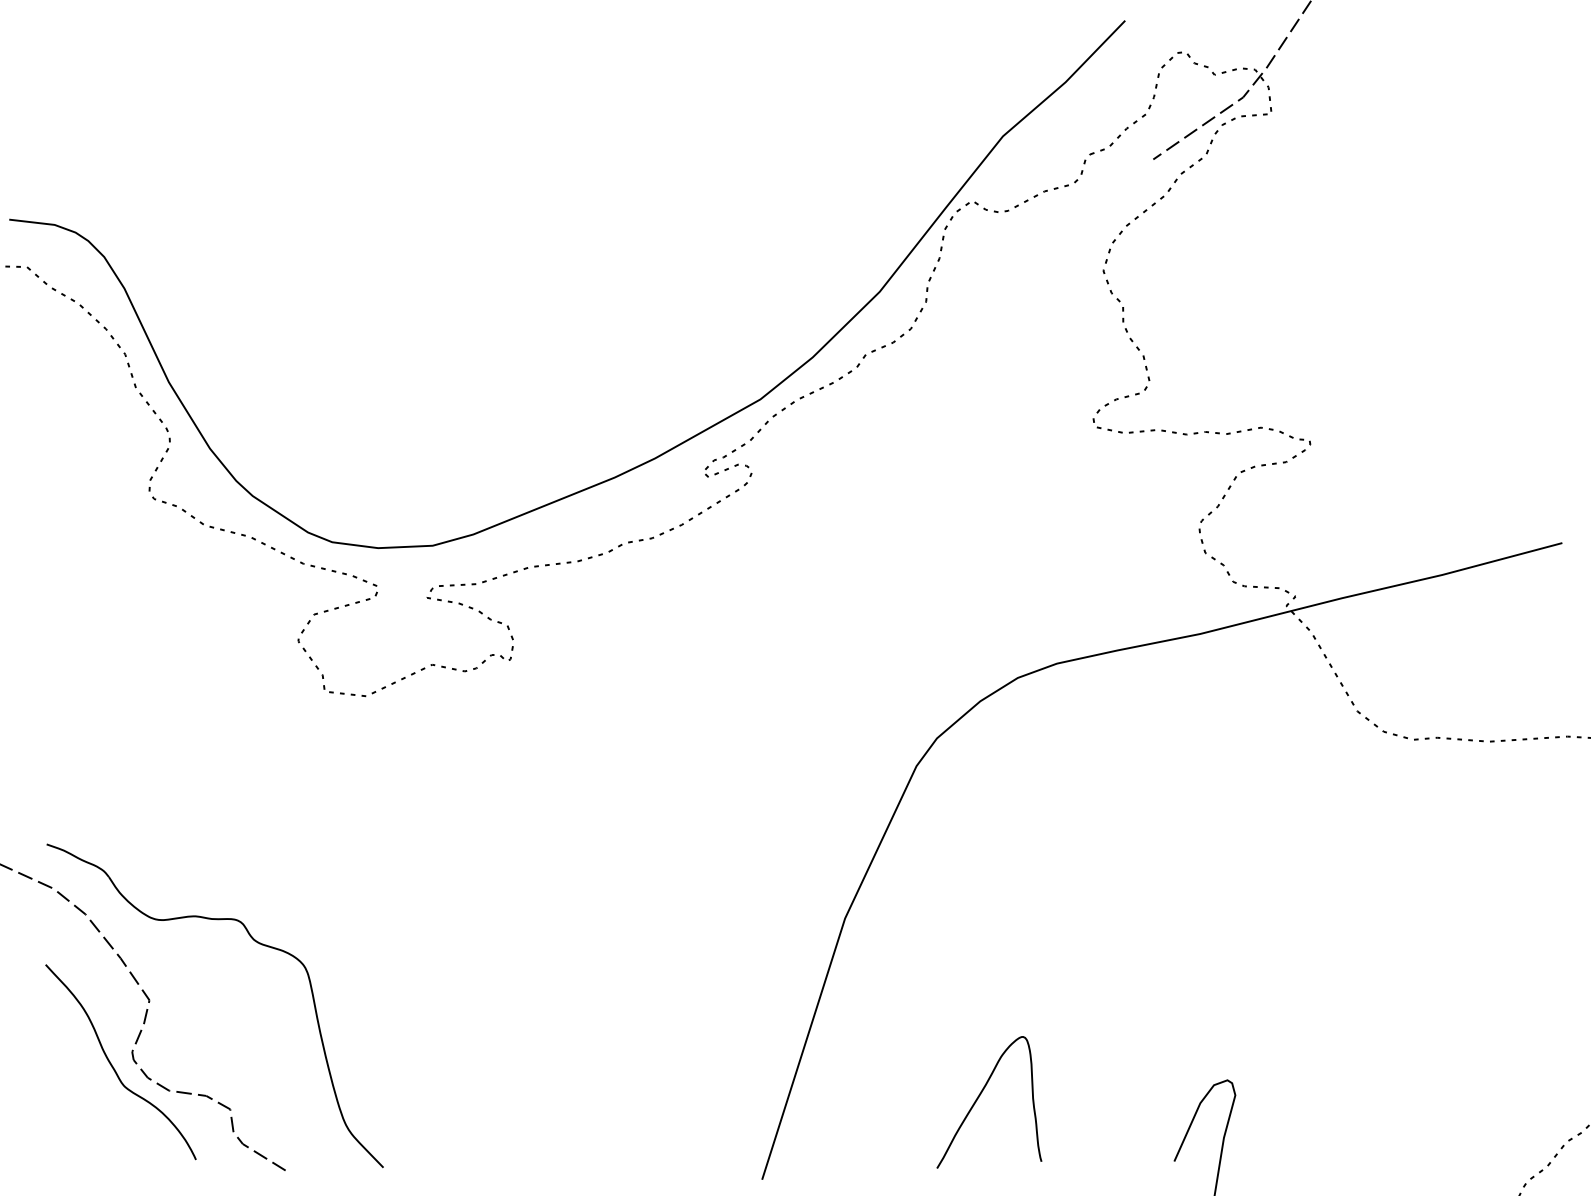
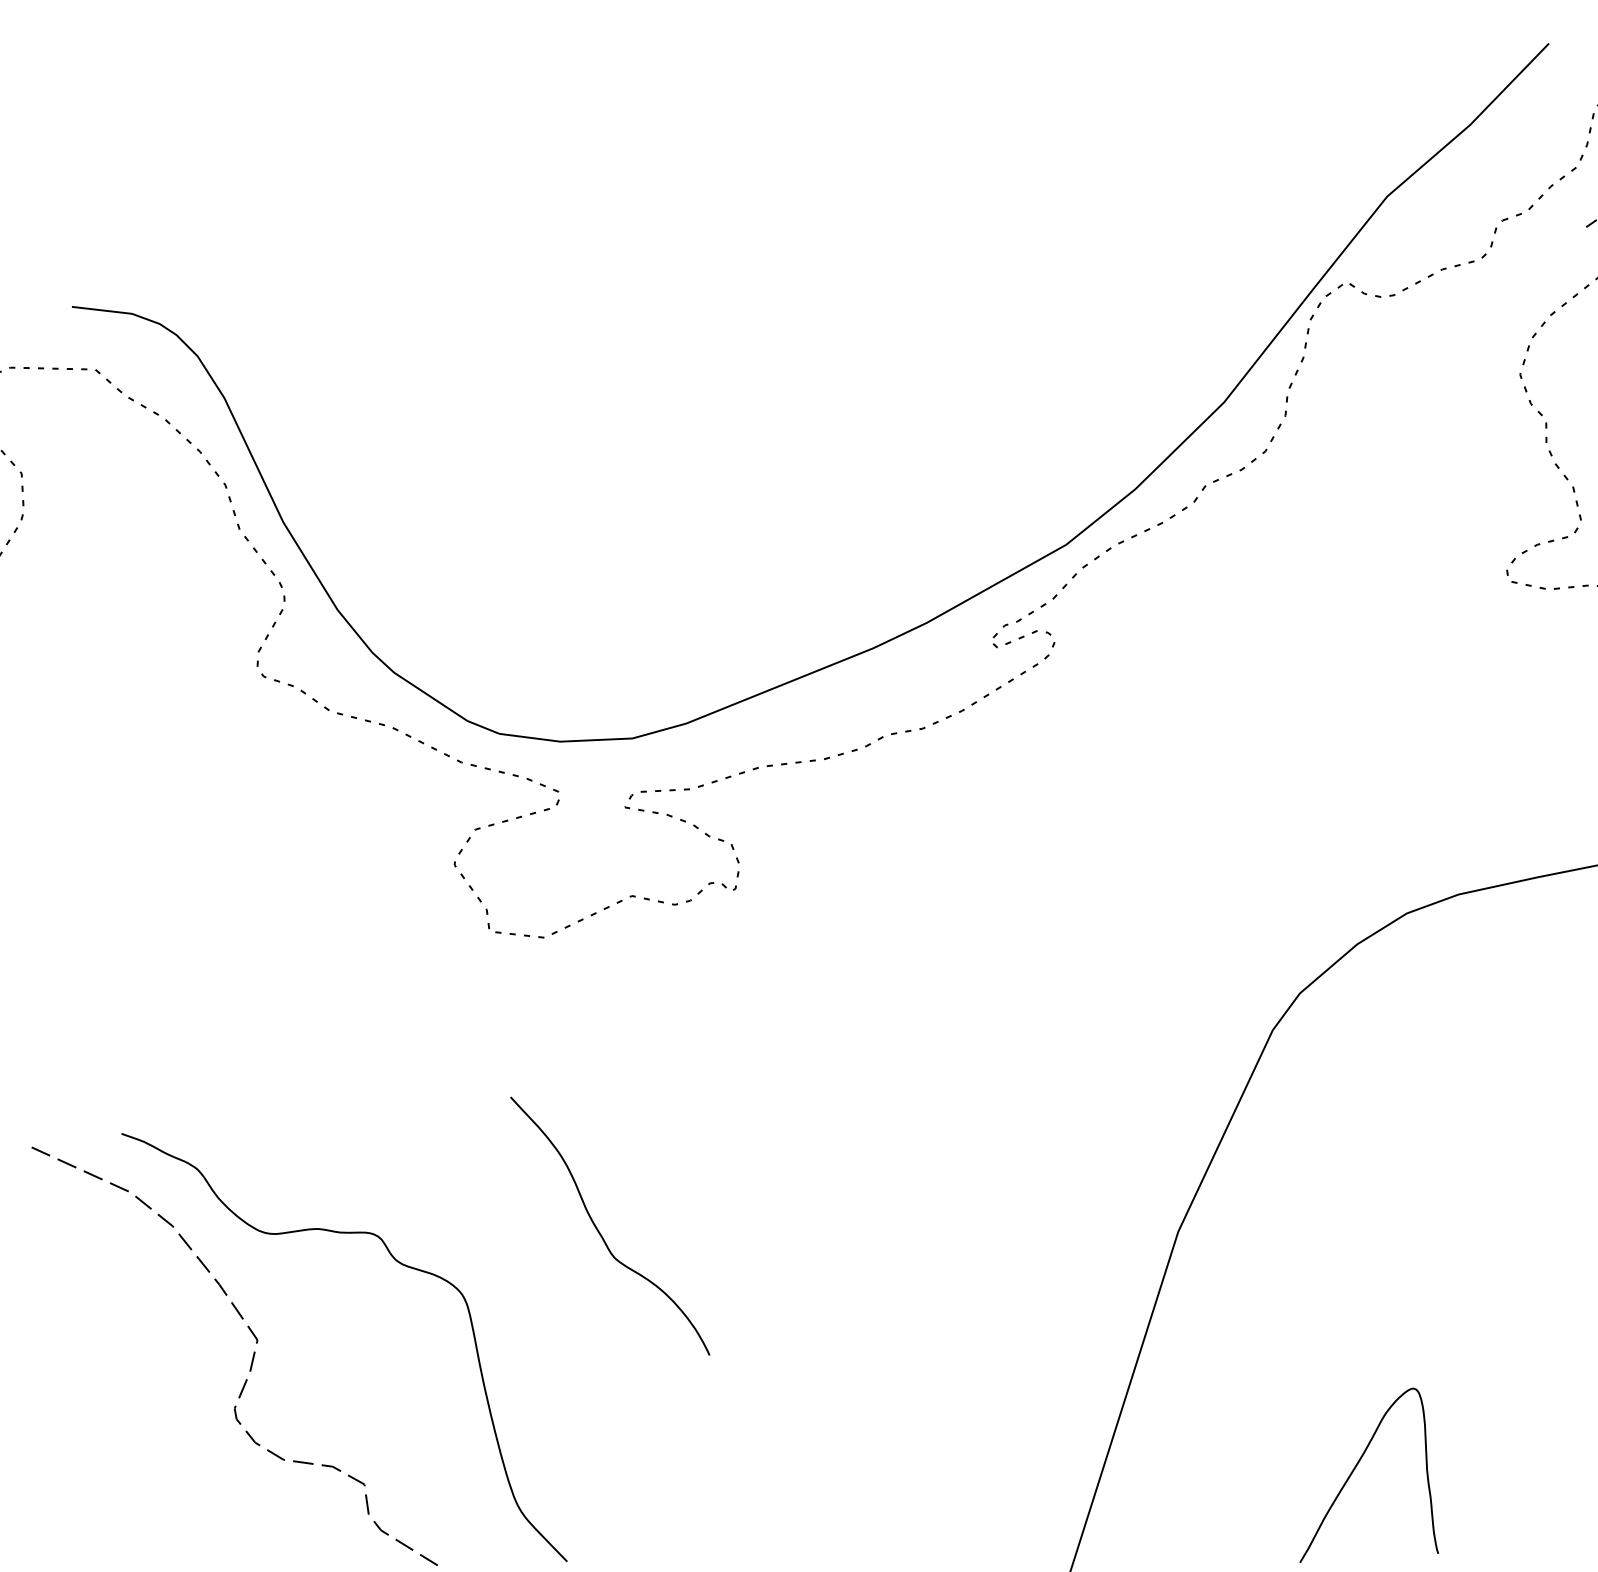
curve: (113, 1066) -> (600, 1231), moved

